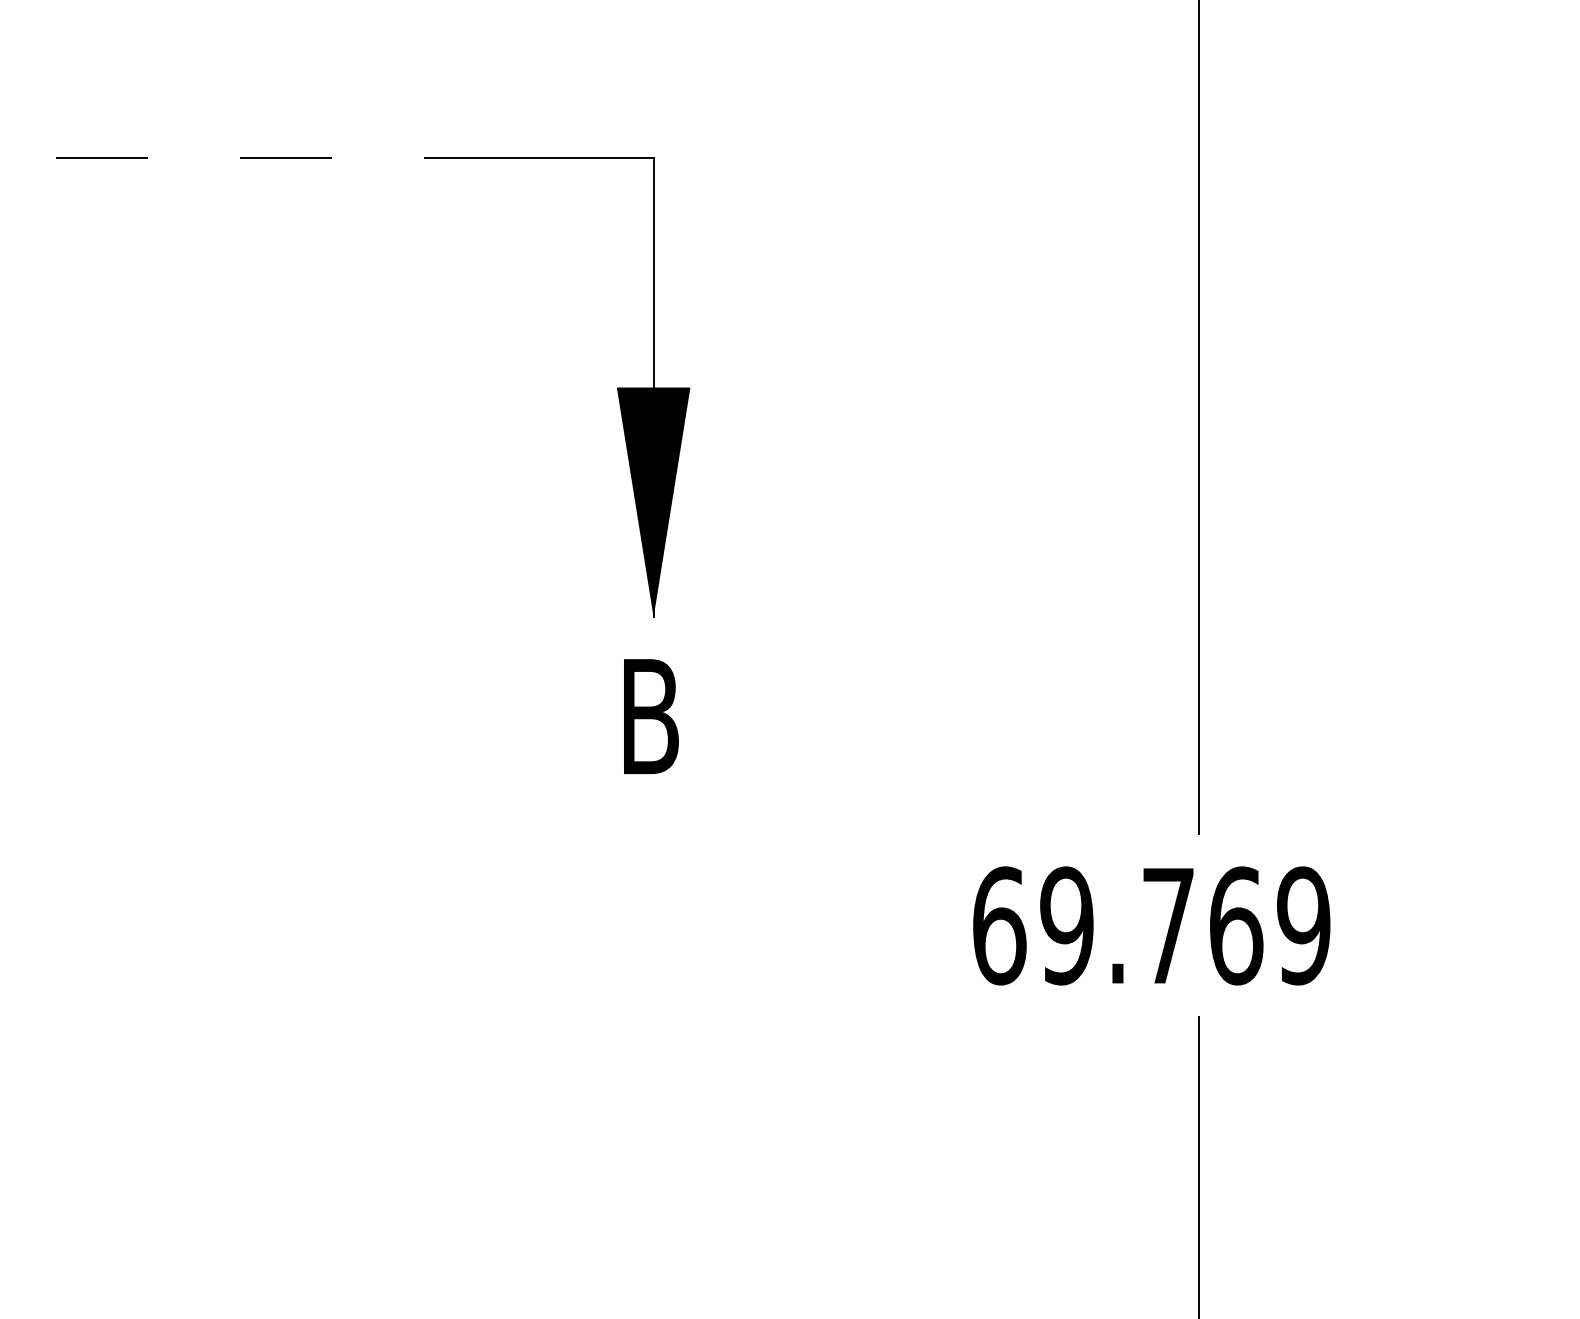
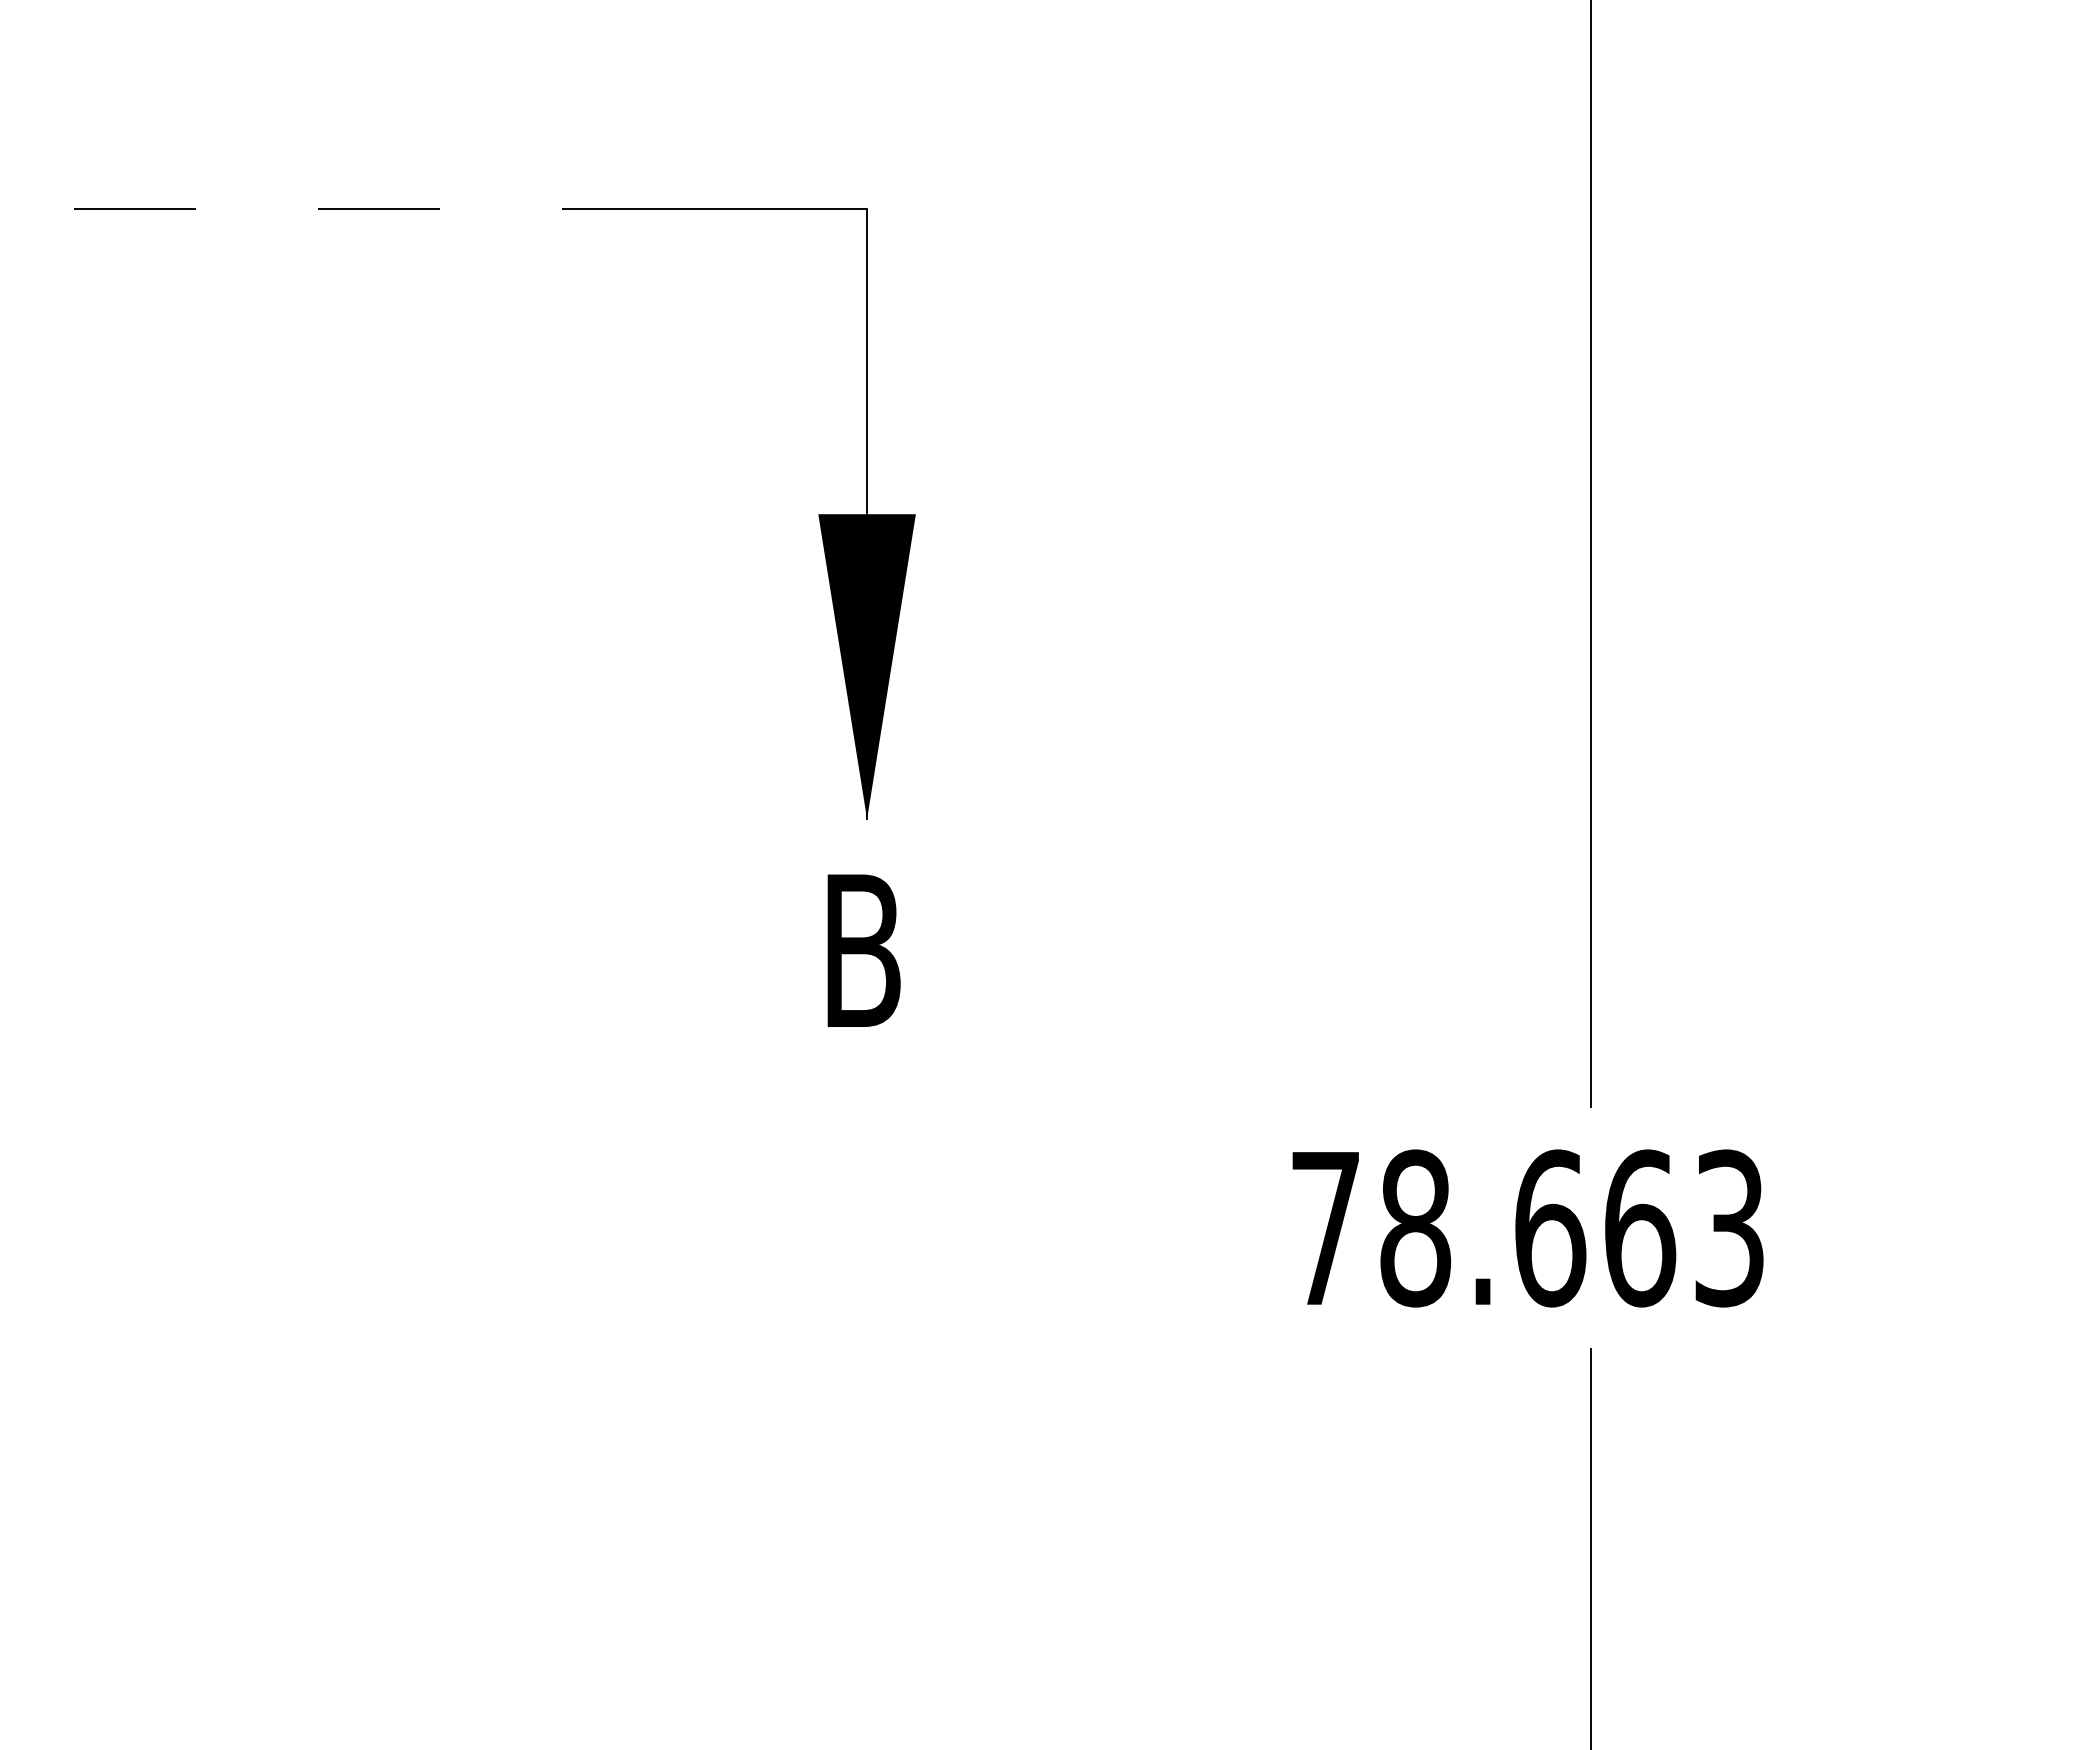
text: (1151, 925) -> (1527, 1228), 69.769 -> 78.663

